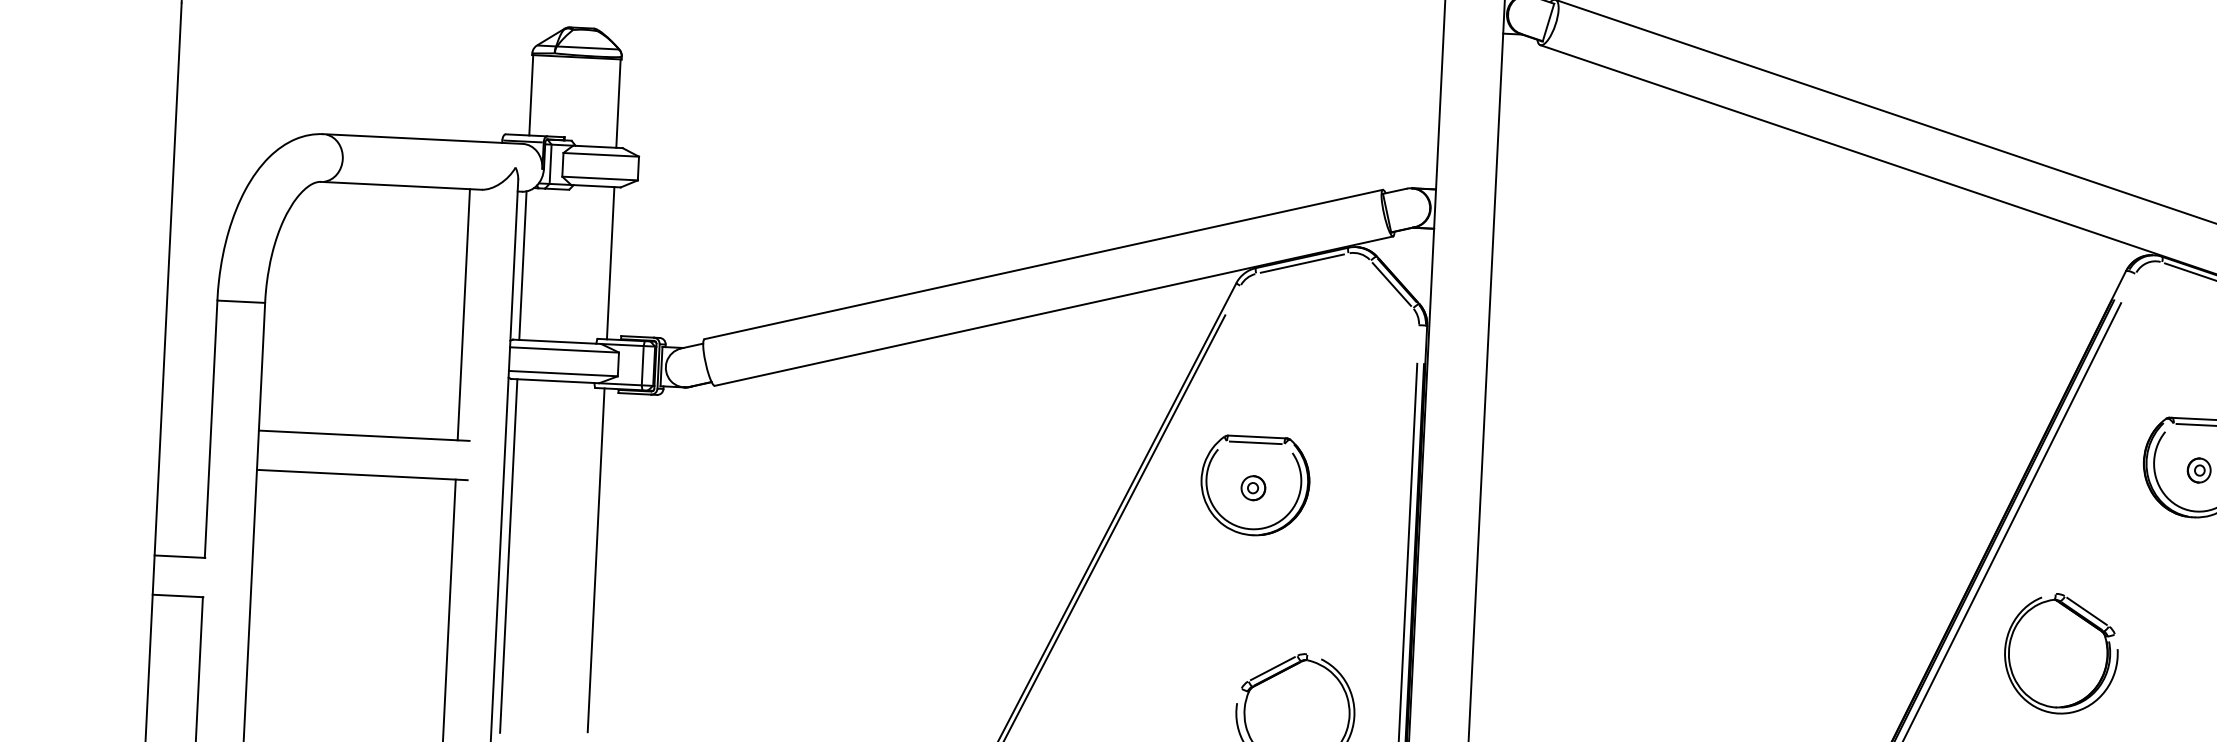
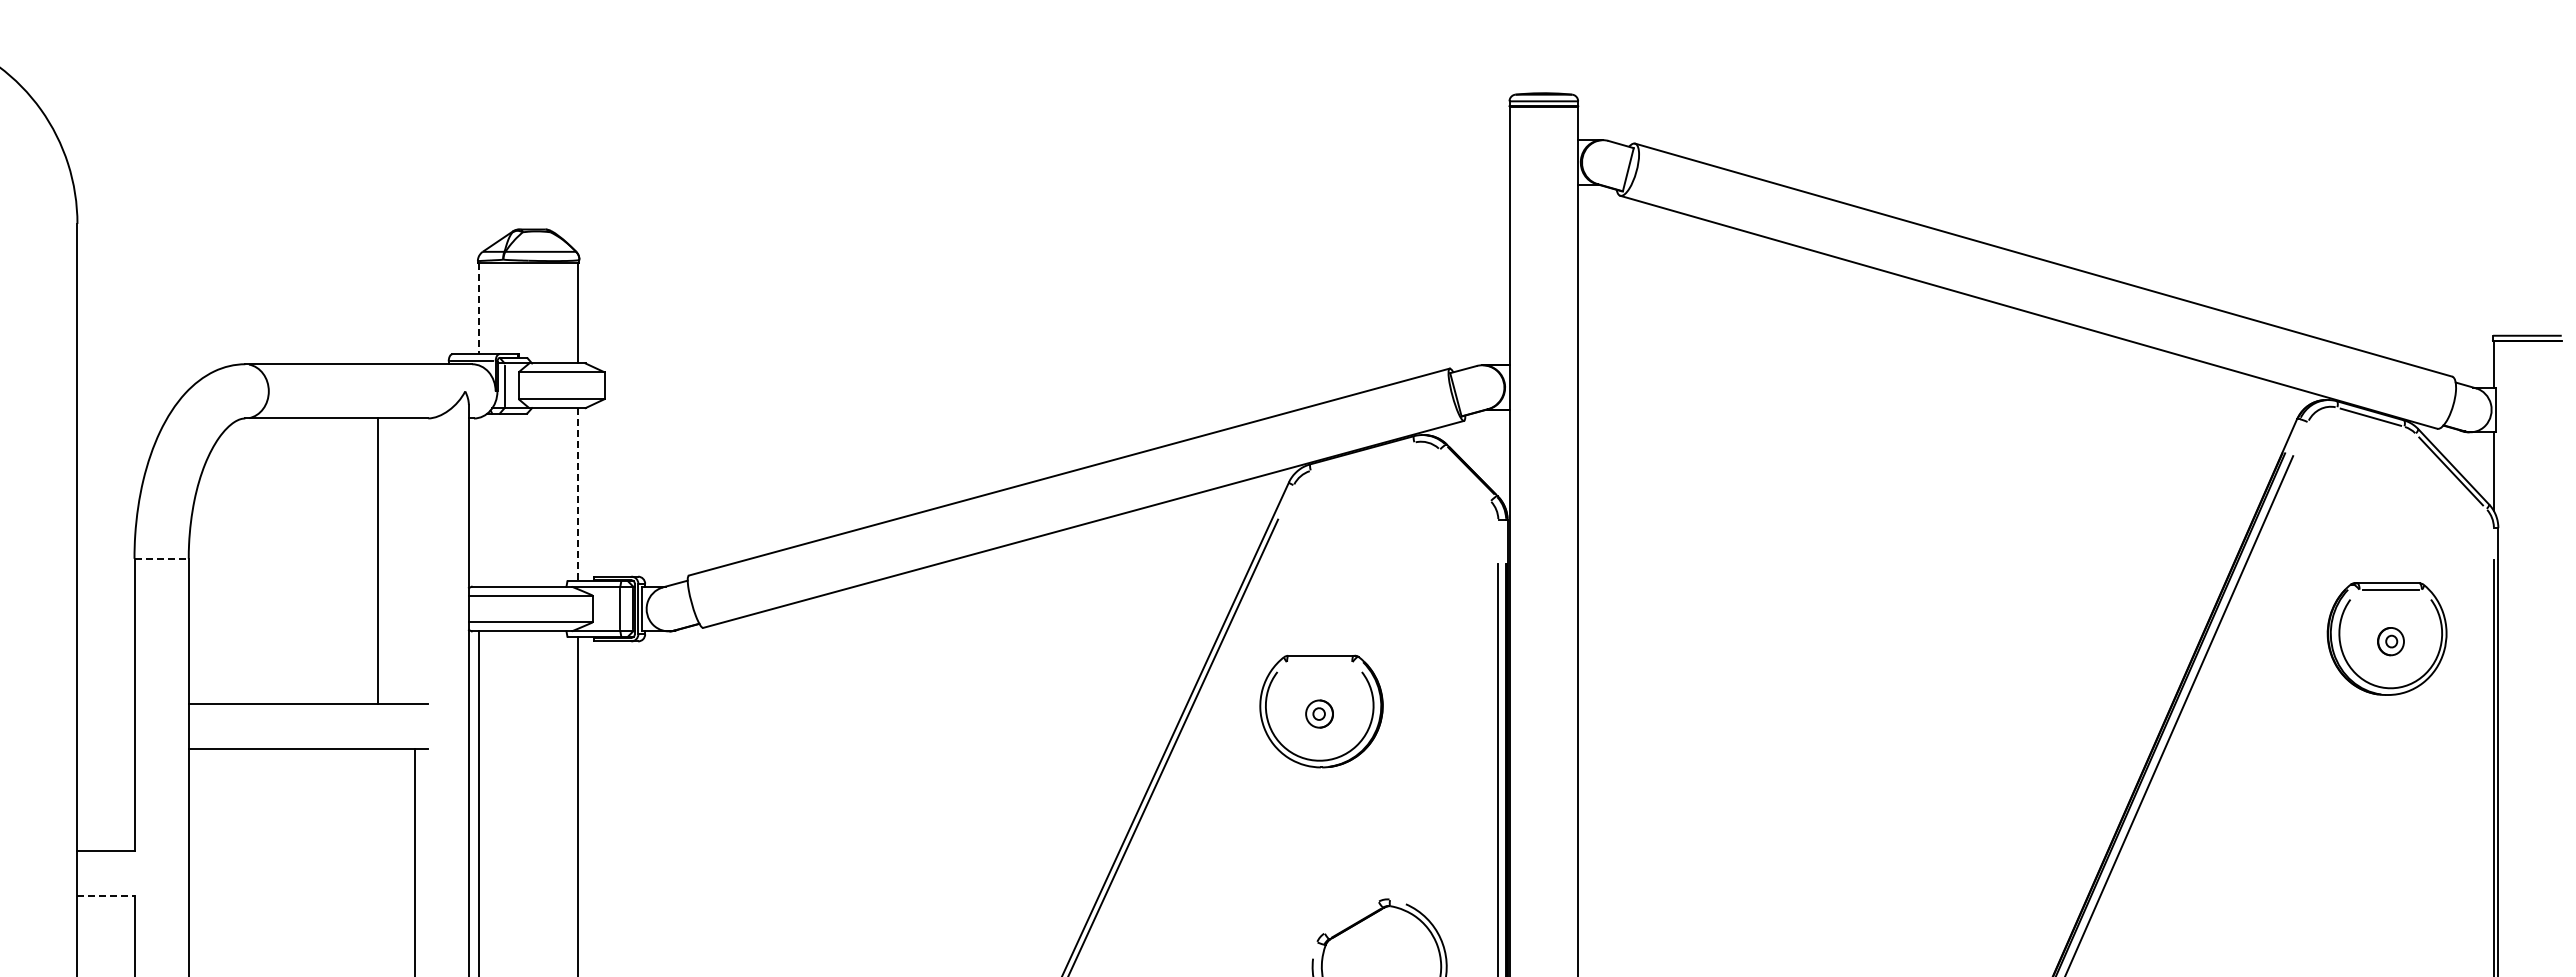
line: (530, 95) -> (478, 308), solid -> dashed
line: (610, 263) -> (578, 494), solid -> dashed
line: (1302, 263) -> (1362, 456), removed
line: (522, 264) -> (478, 501), removed
line: (1392, 284) -> (1465, 475), removed
line: (241, 301) -> (161, 558), solid -> dashed
line: (463, 314) -> (377, 560), moved
line: (1255, 442) -> (1319, 662), removed
line: (178, 595) -> (106, 895), solid -> dashed
part: (2061, 653) -> (2244, 856), removed
line: (1272, 668) -> (1351, 917), removed

